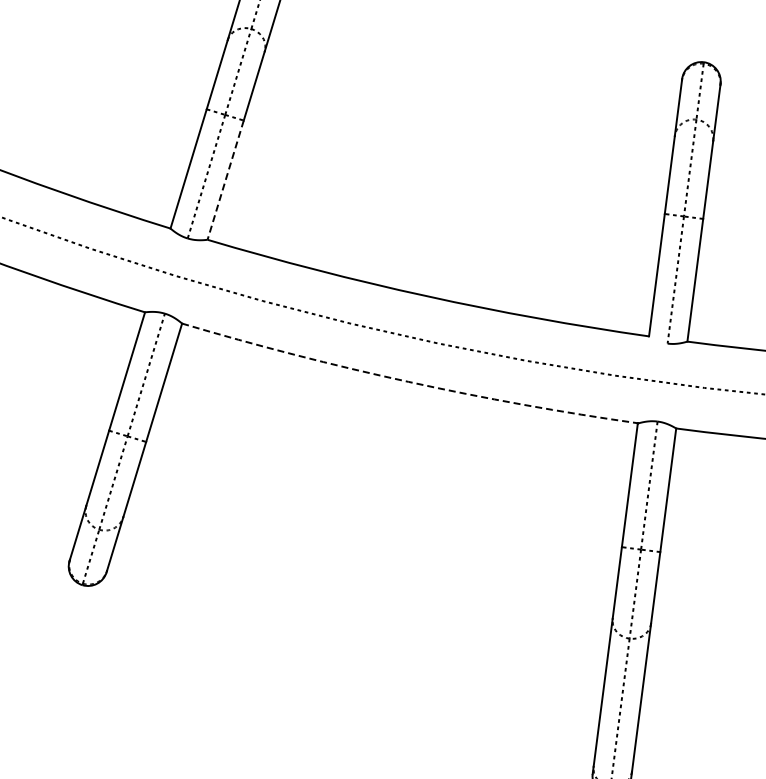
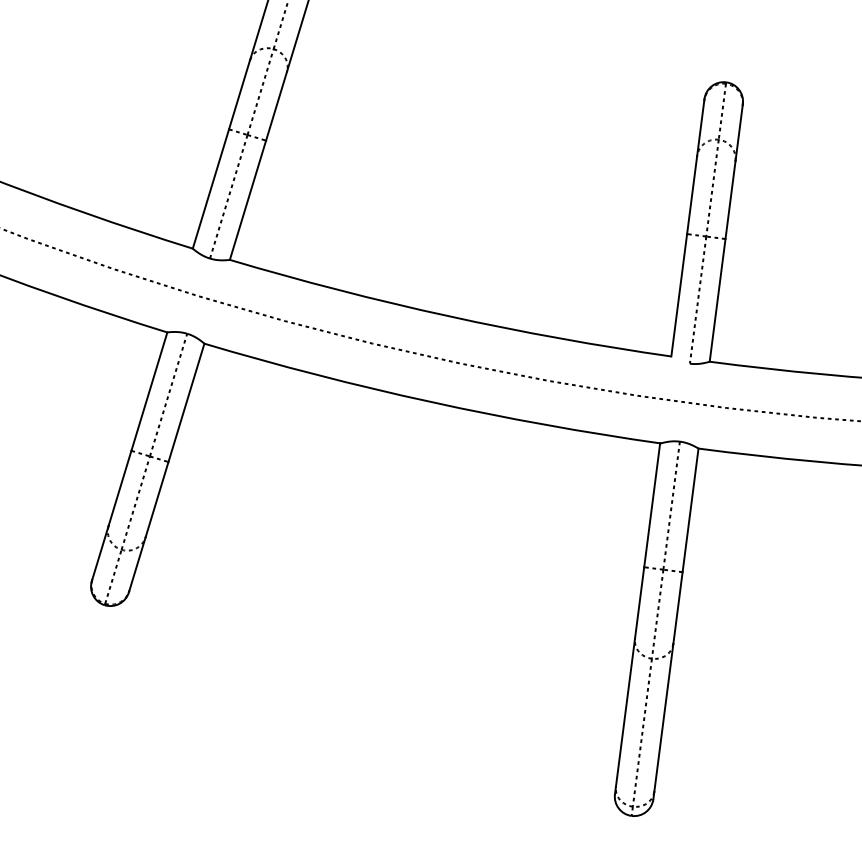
line: (225, 180) -> (247, 200), dashed -> solid
arc: (409, 382) -> (431, 402), dashed -> solid

